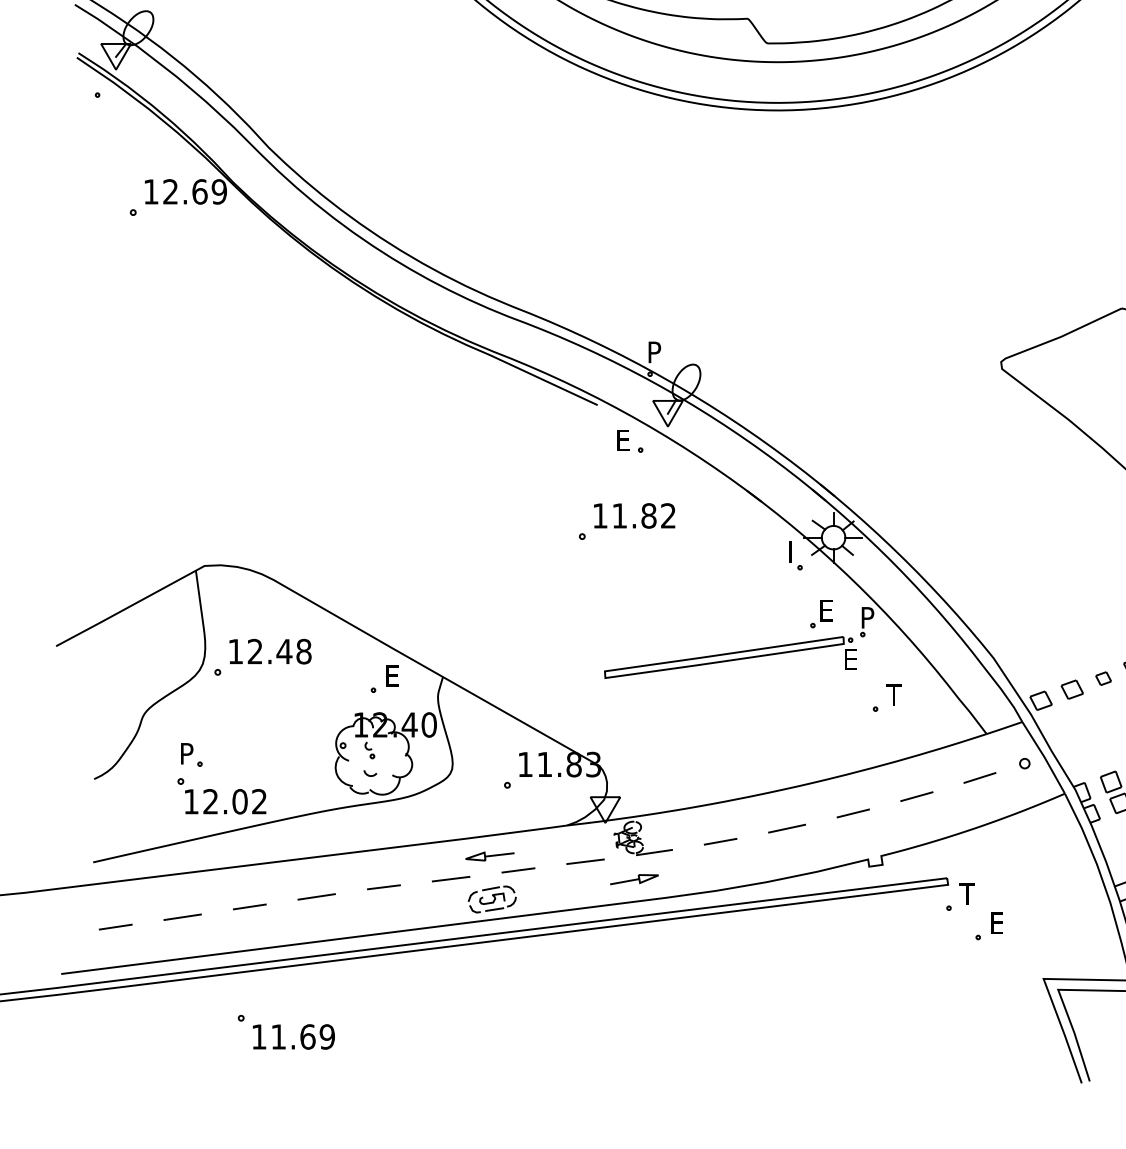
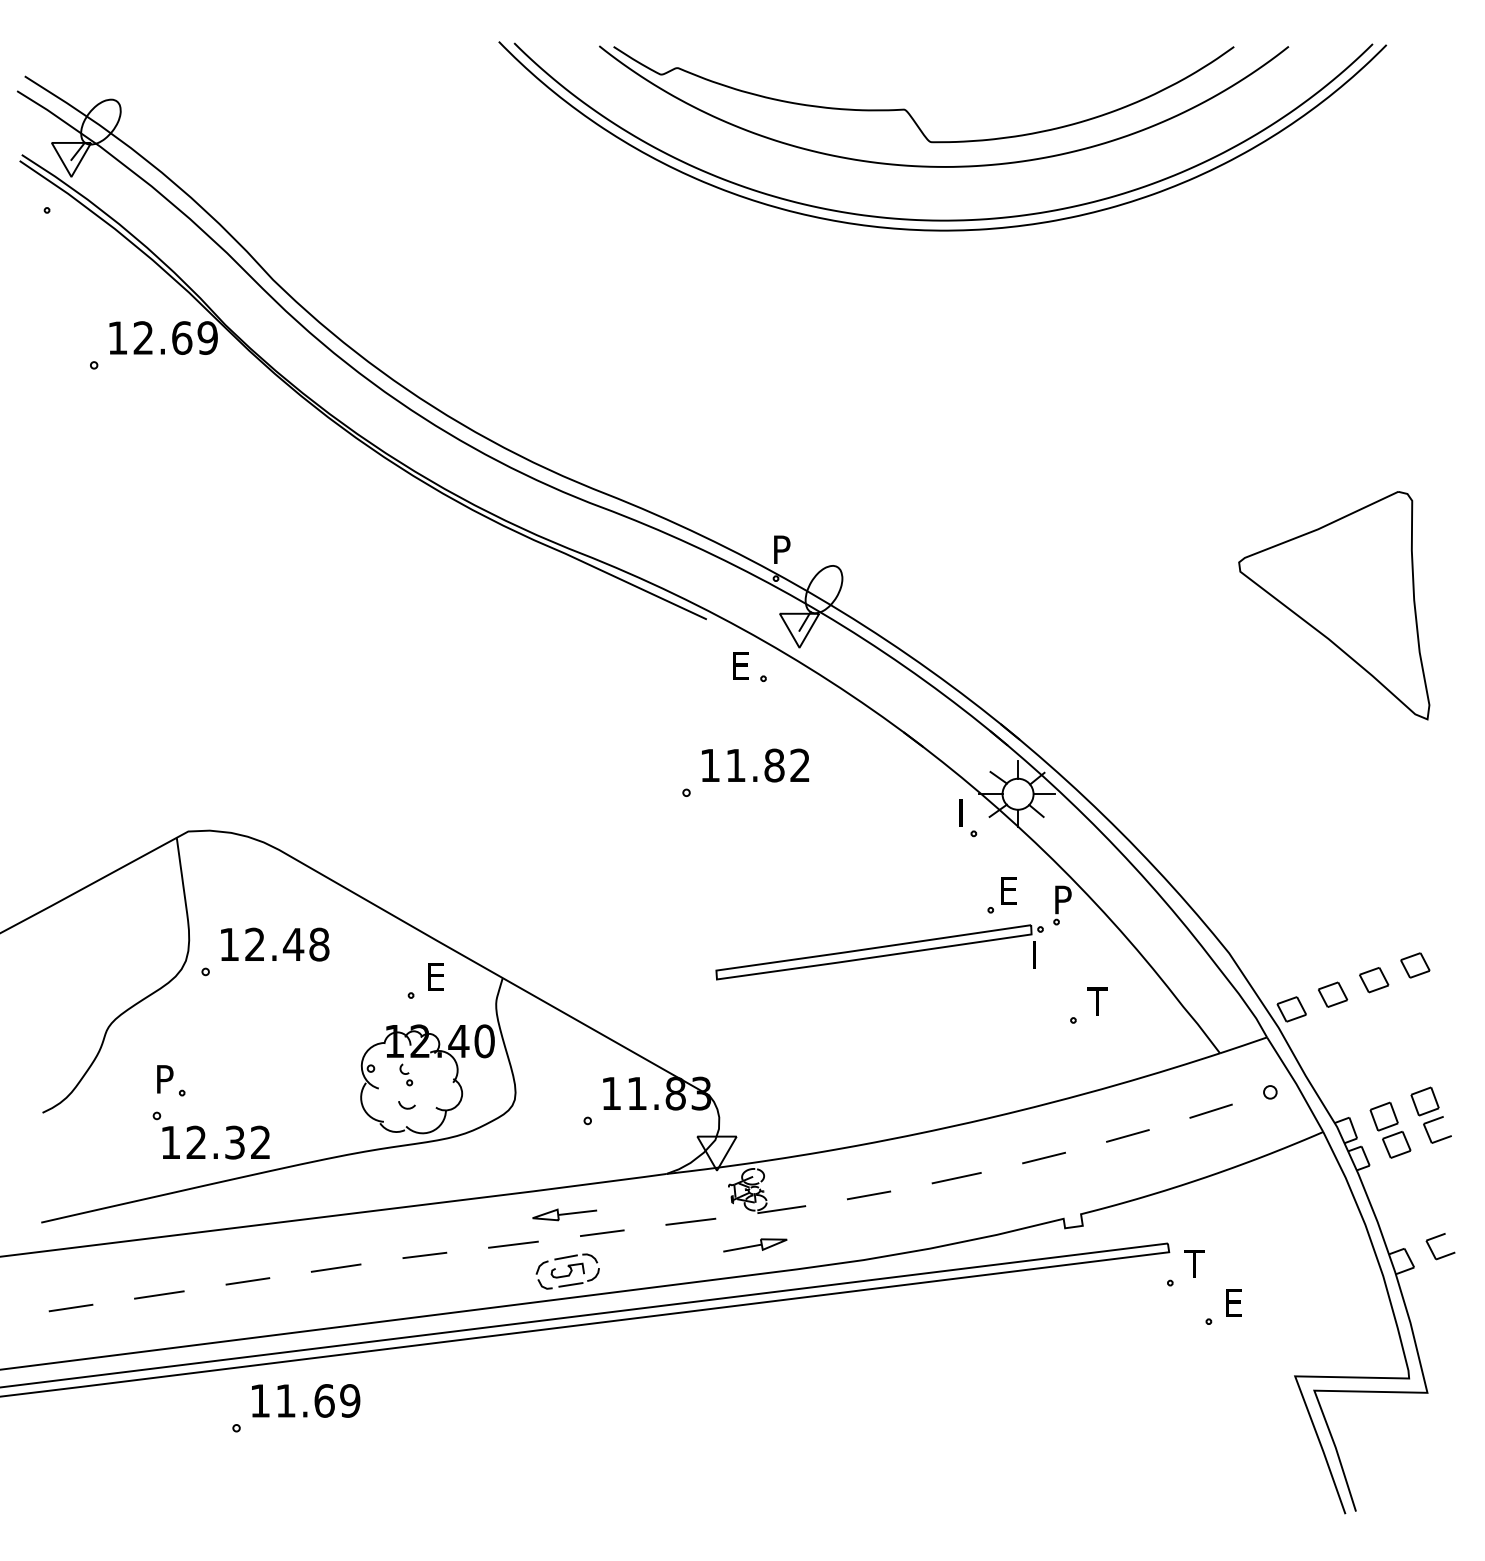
text: (852, 659) -> (1042, 954), E -> I
part: (1103, 678) -> (1374, 980), size x1.43
text: (240, 801) -> (235, 1142), 12.02 -> 12.32
text: (294, 1036) -> (306, 1400), moved

